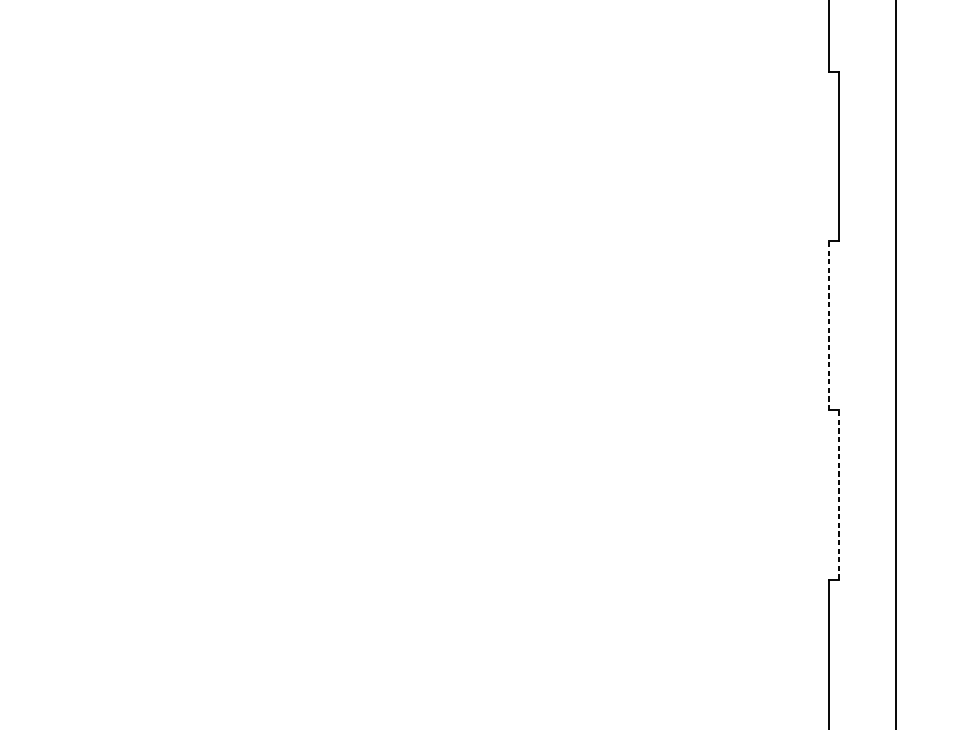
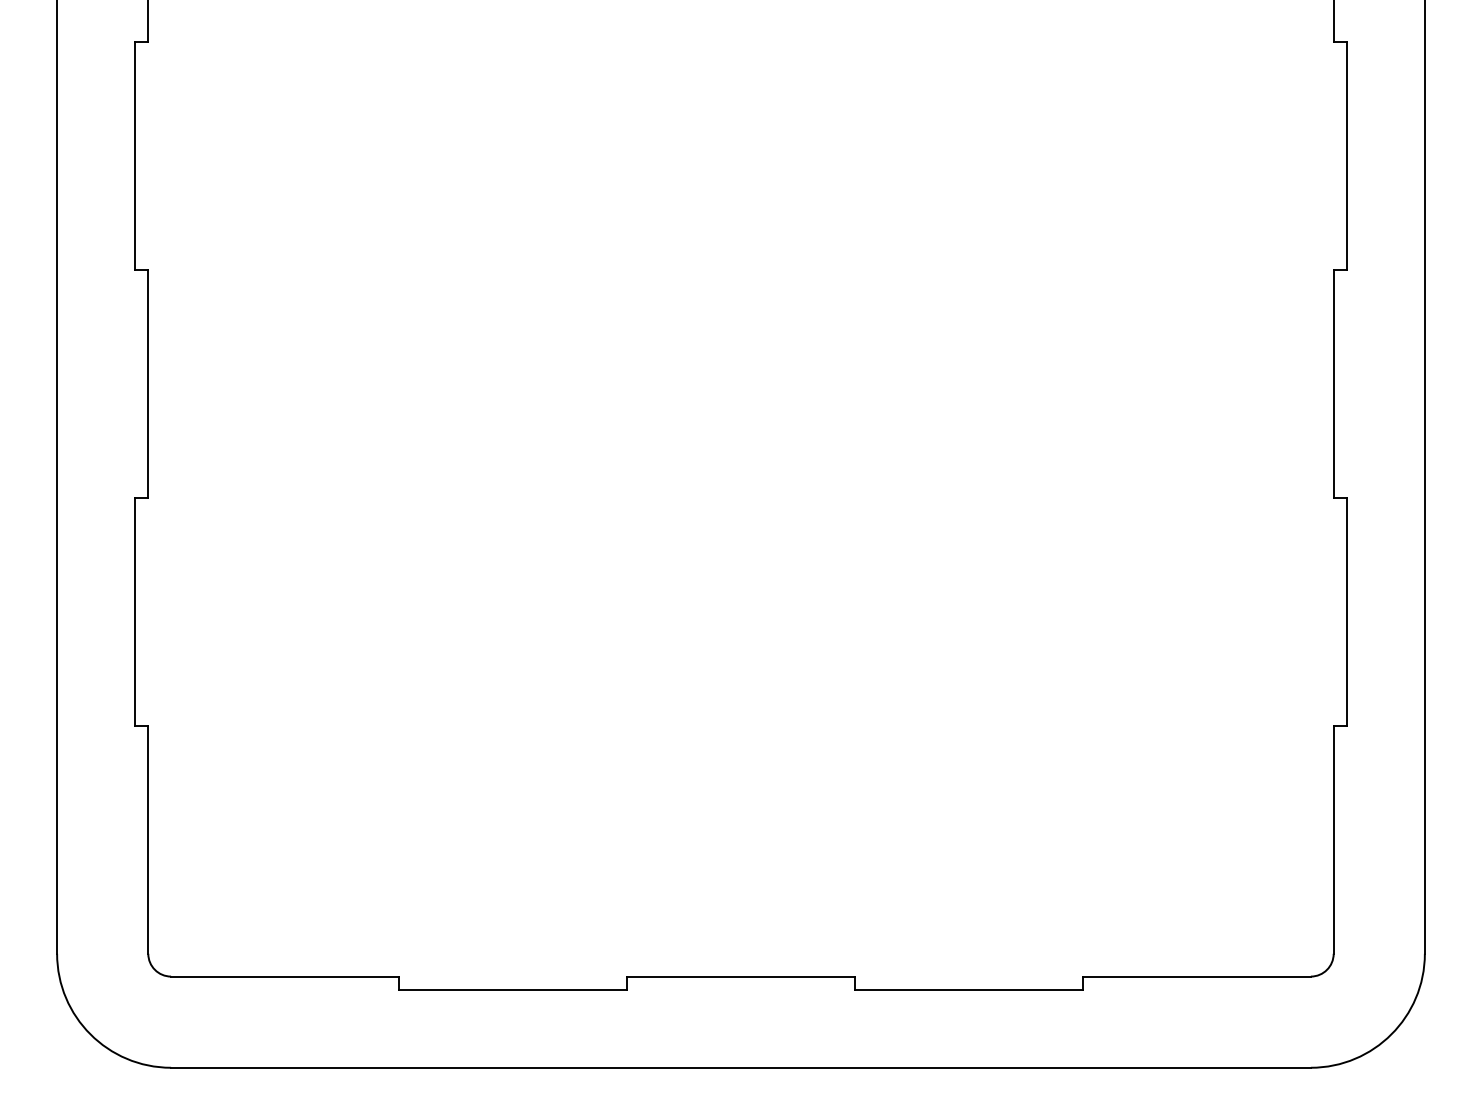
line: (828, 325) -> (1333, 383), dashed -> solid
line: (838, 494) -> (1347, 611), dashed -> solid

